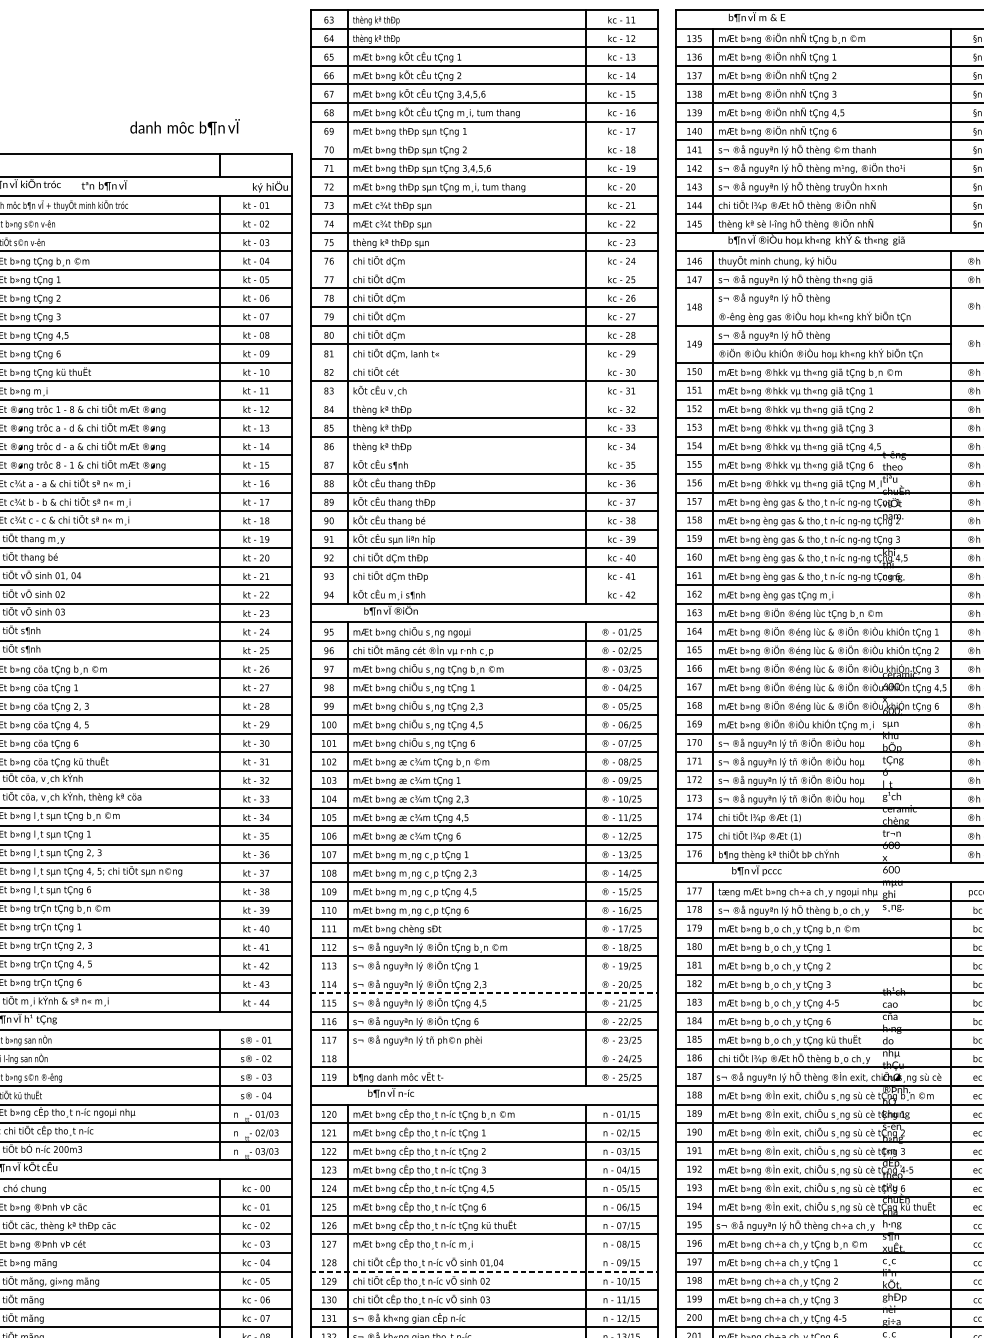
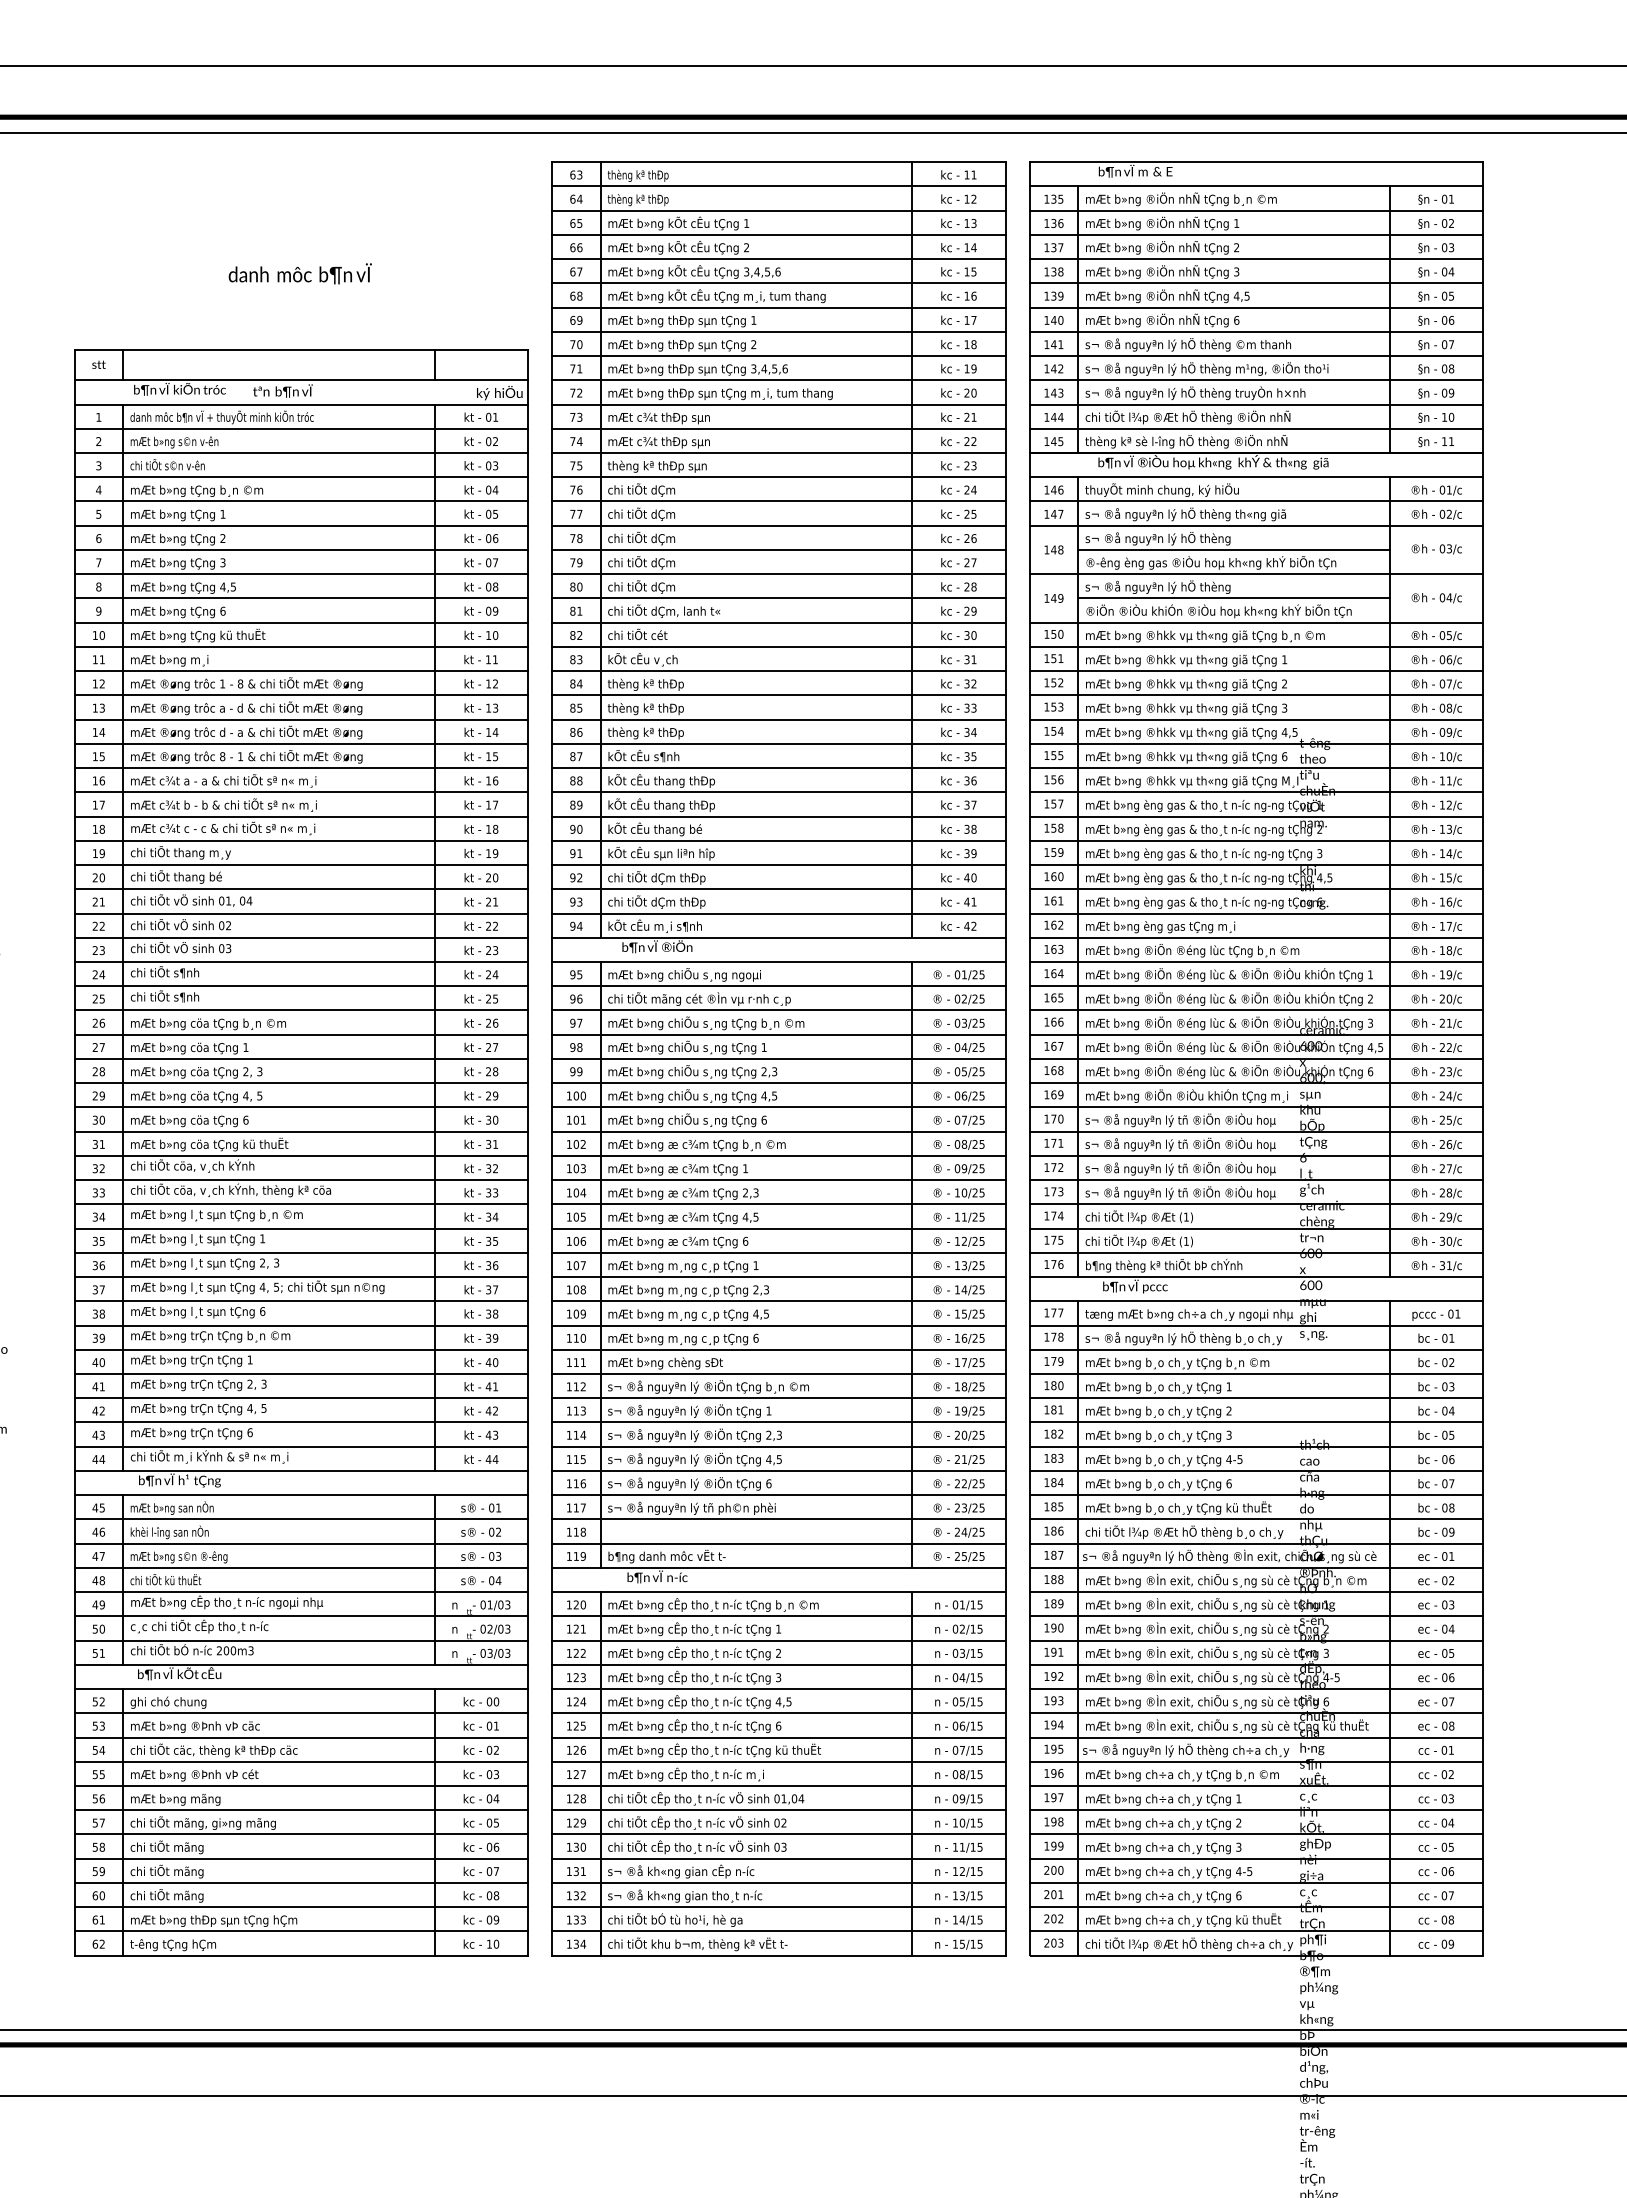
text: (184, 126) -> (299, 273), moved
line: (483, 139) -> (778, 331), added
line: (483, 269) -> (778, 501), added
line: (831, 306) -> (1233, 549), added
line: (483, 362) -> (778, 622), added
line: (483, 400) -> (778, 671), added
line: (483, 455) -> (778, 743), added
line: (483, 585) -> (778, 913), added
line: (483, 974) -> (778, 1422), added
line: (483, 993) -> (778, 1446), dashed -> solid
line: (483, 1049) -> (778, 1519), added
line: (483, 1253) -> (778, 1786), added
line: (483, 1271) -> (778, 1810), dashed -> solid

